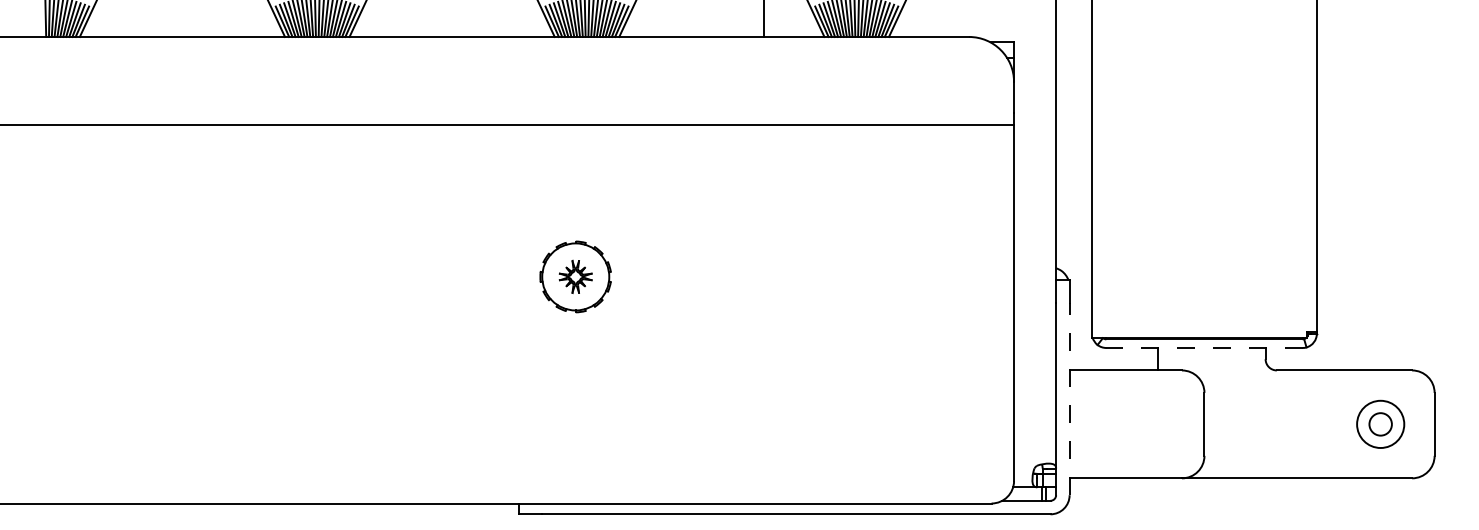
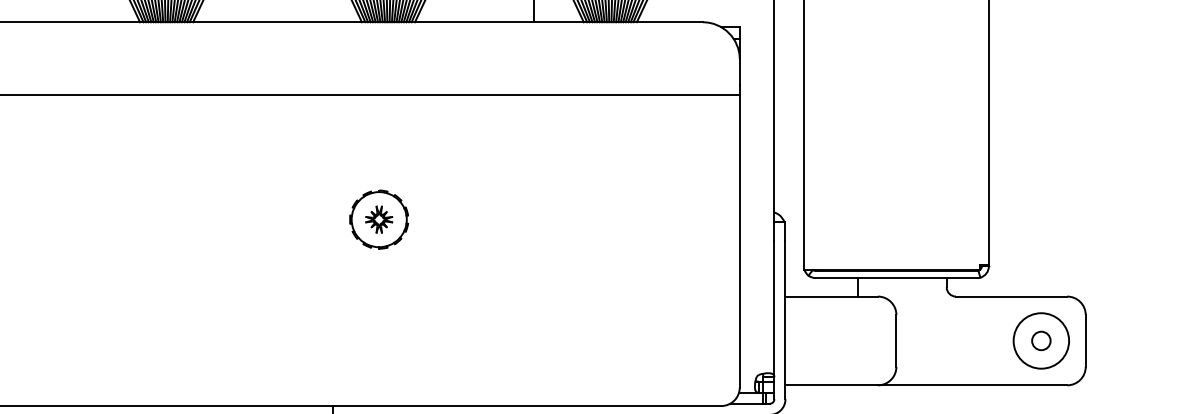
line: (1203, 347) -> (895, 277), dashed -> solid
line: (1069, 398) -> (785, 319), dashed -> solid
circle: (1380, 424) -> (1041, 341), size x1.43

